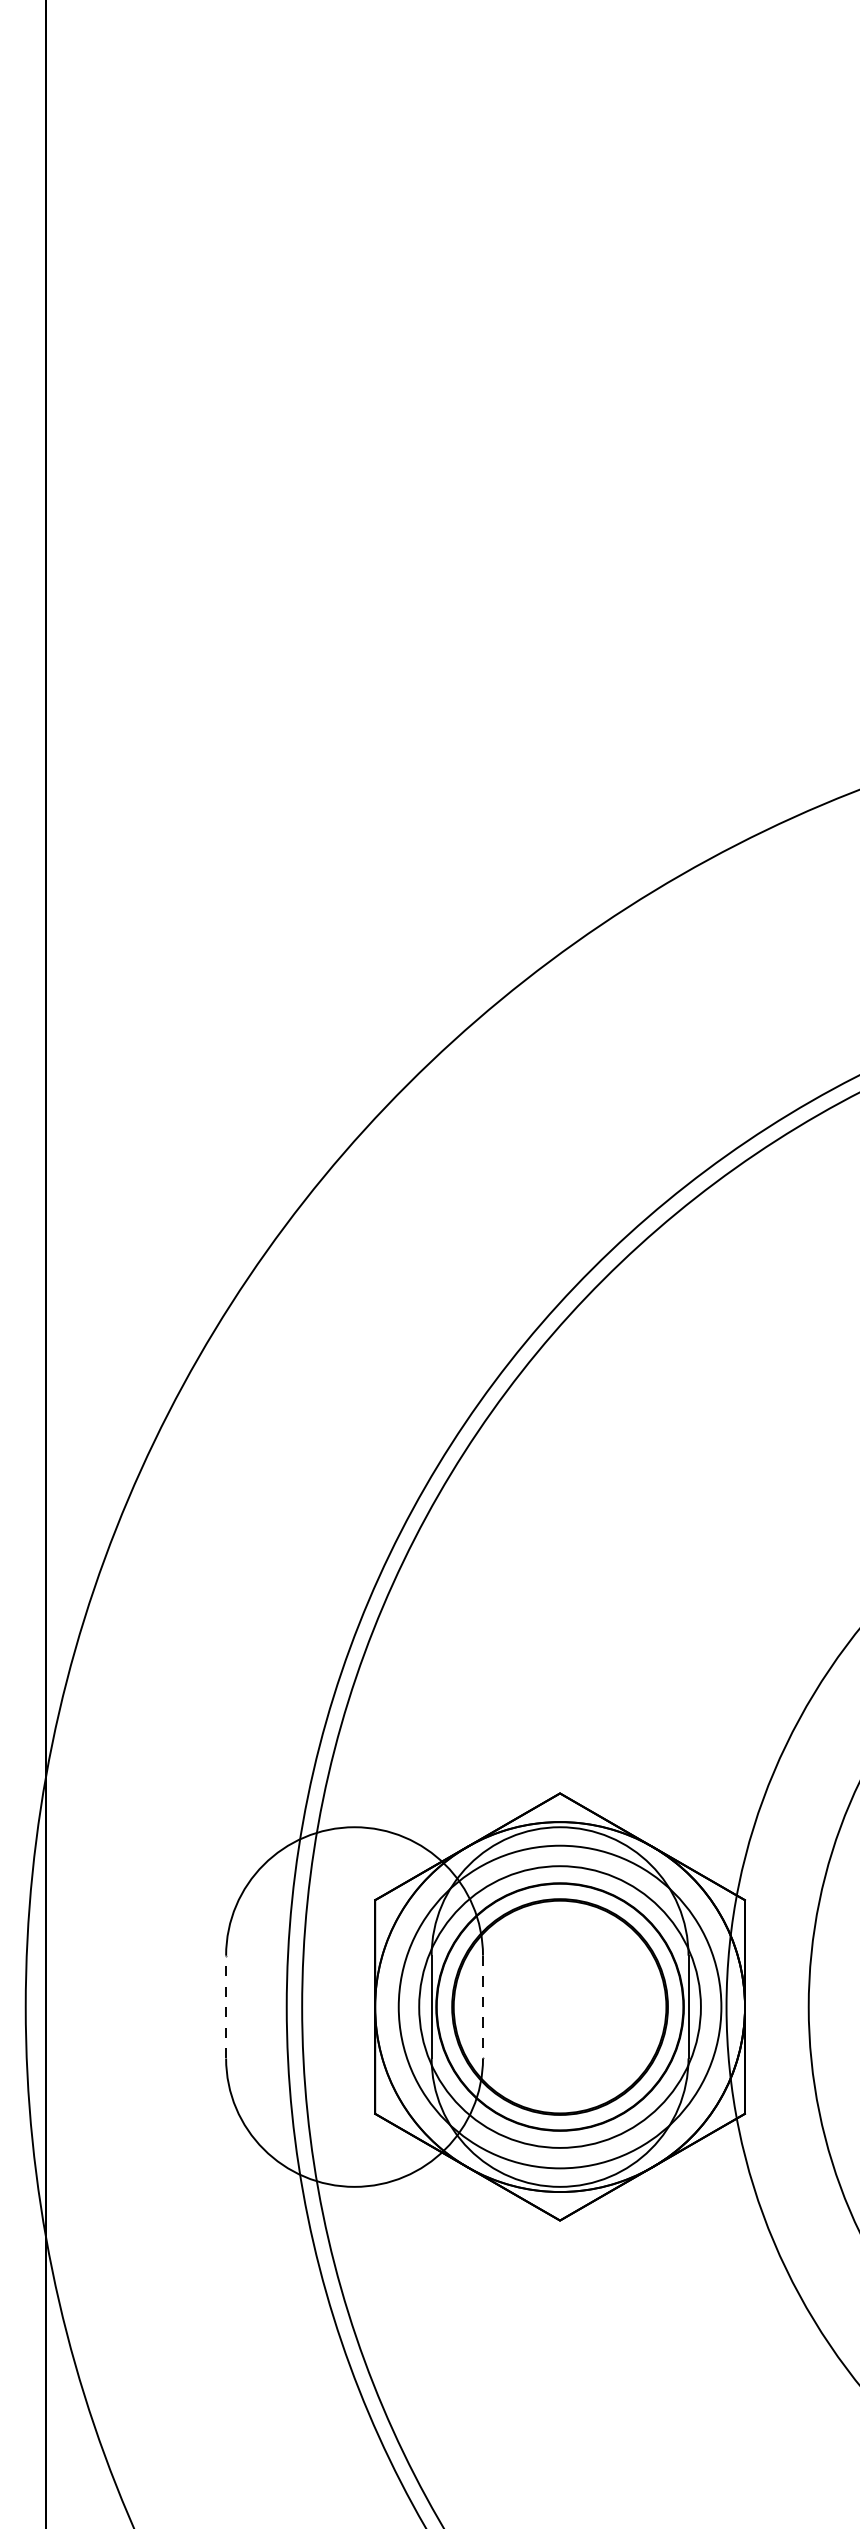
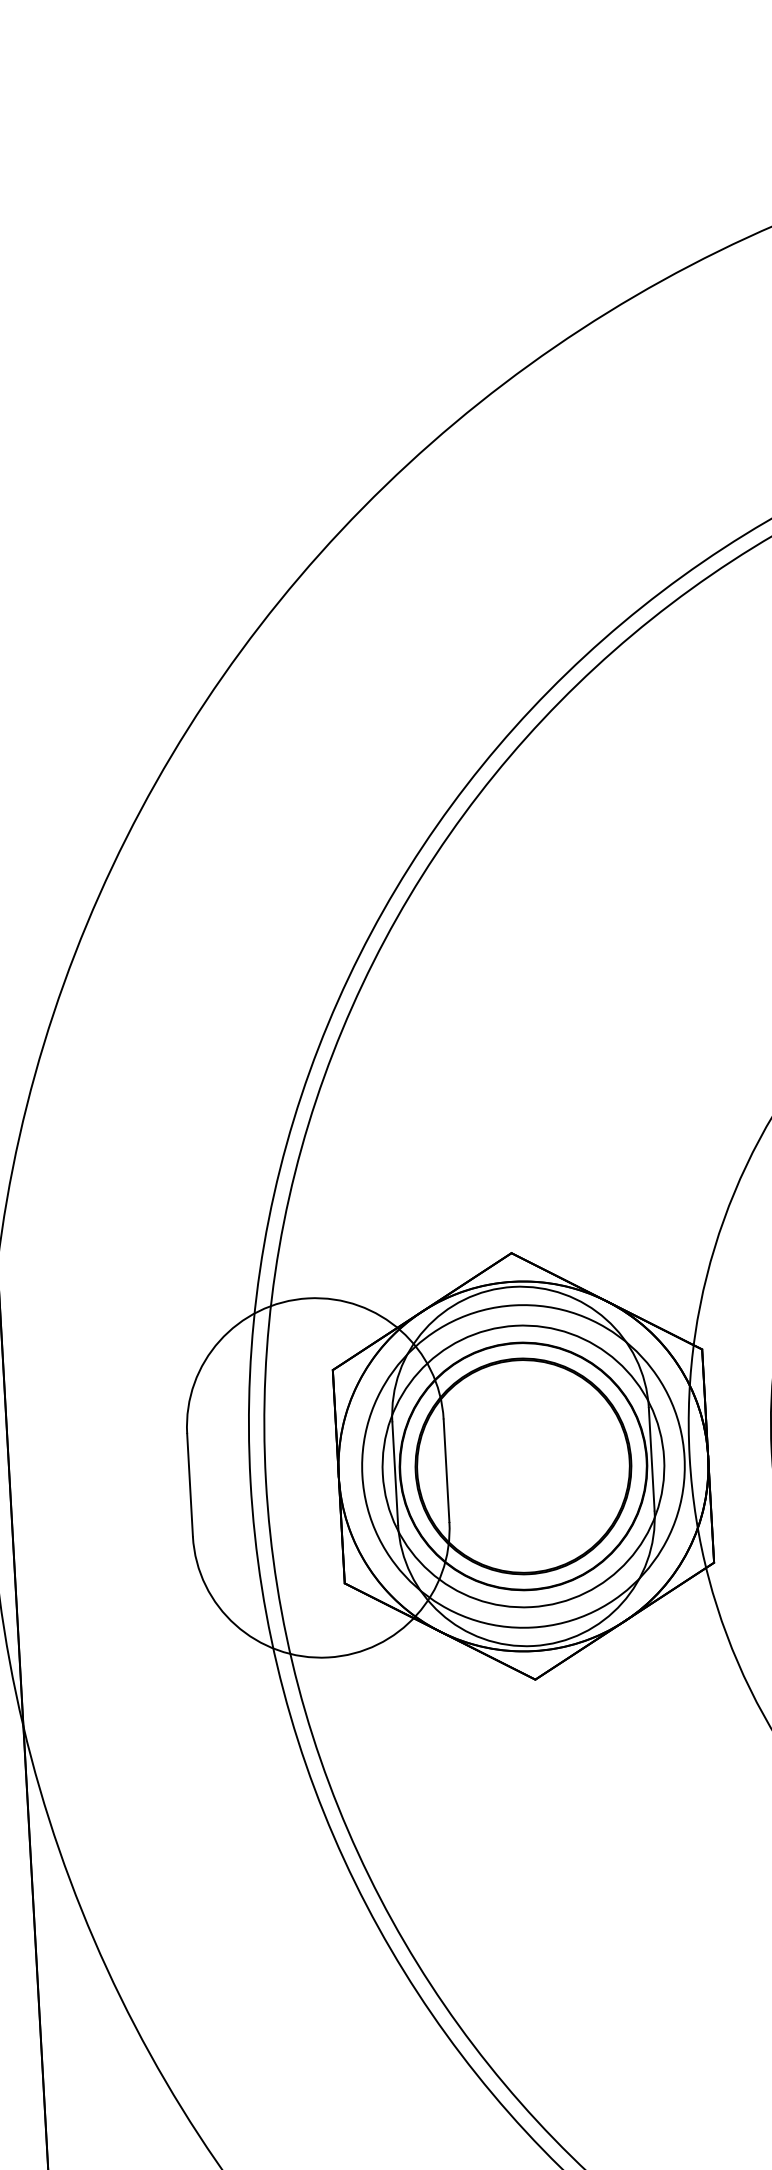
line: (226, 2006) -> (190, 1484), dashed -> solid
line: (483, 2007) -> (447, 1471), dashed -> solid

